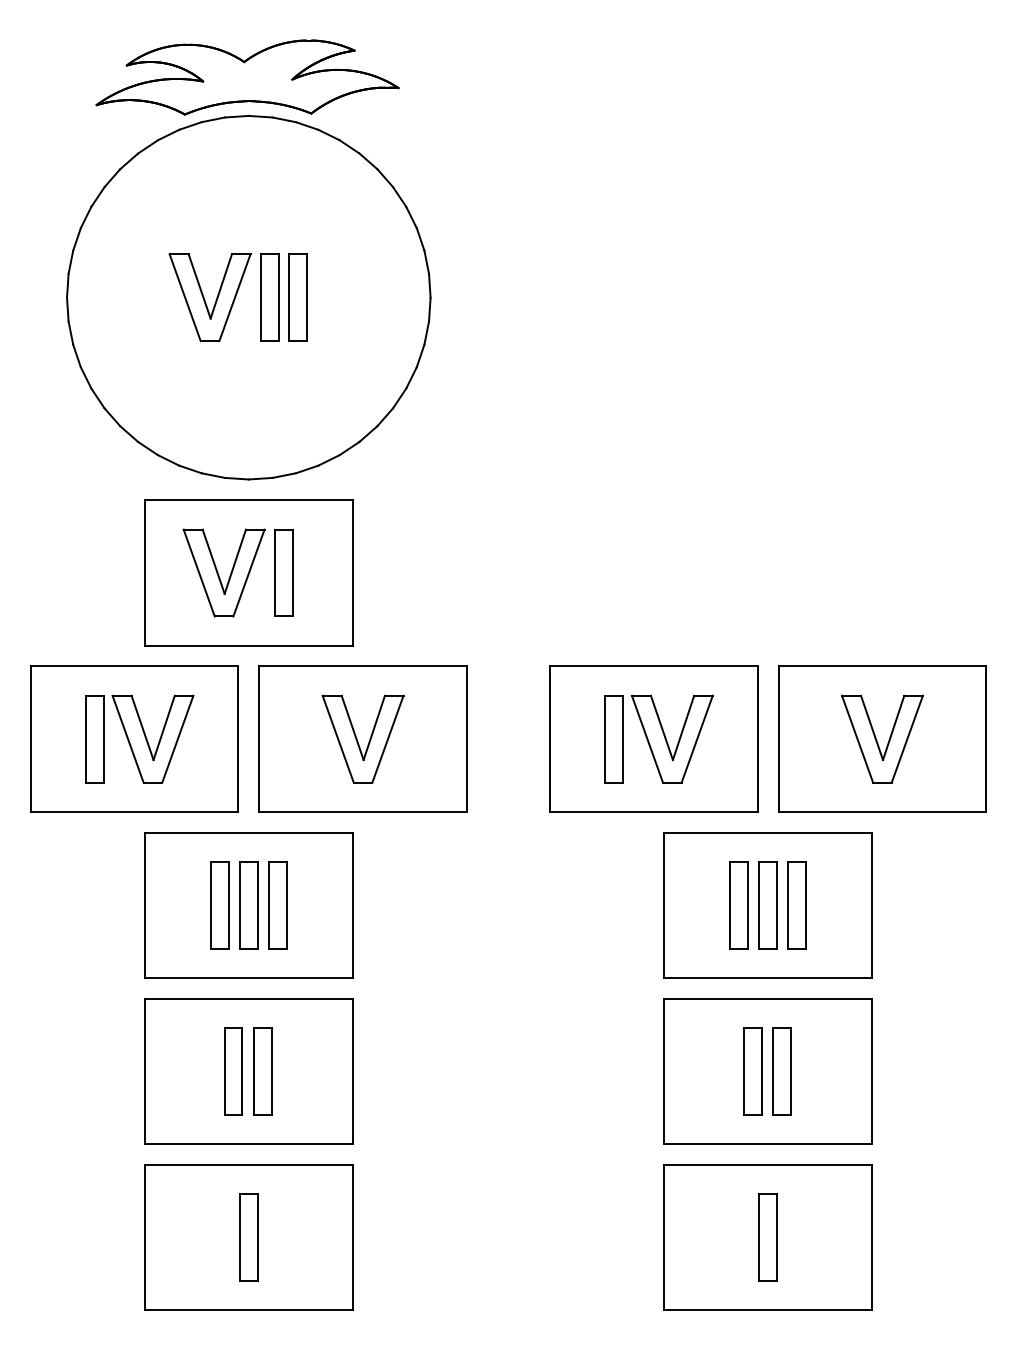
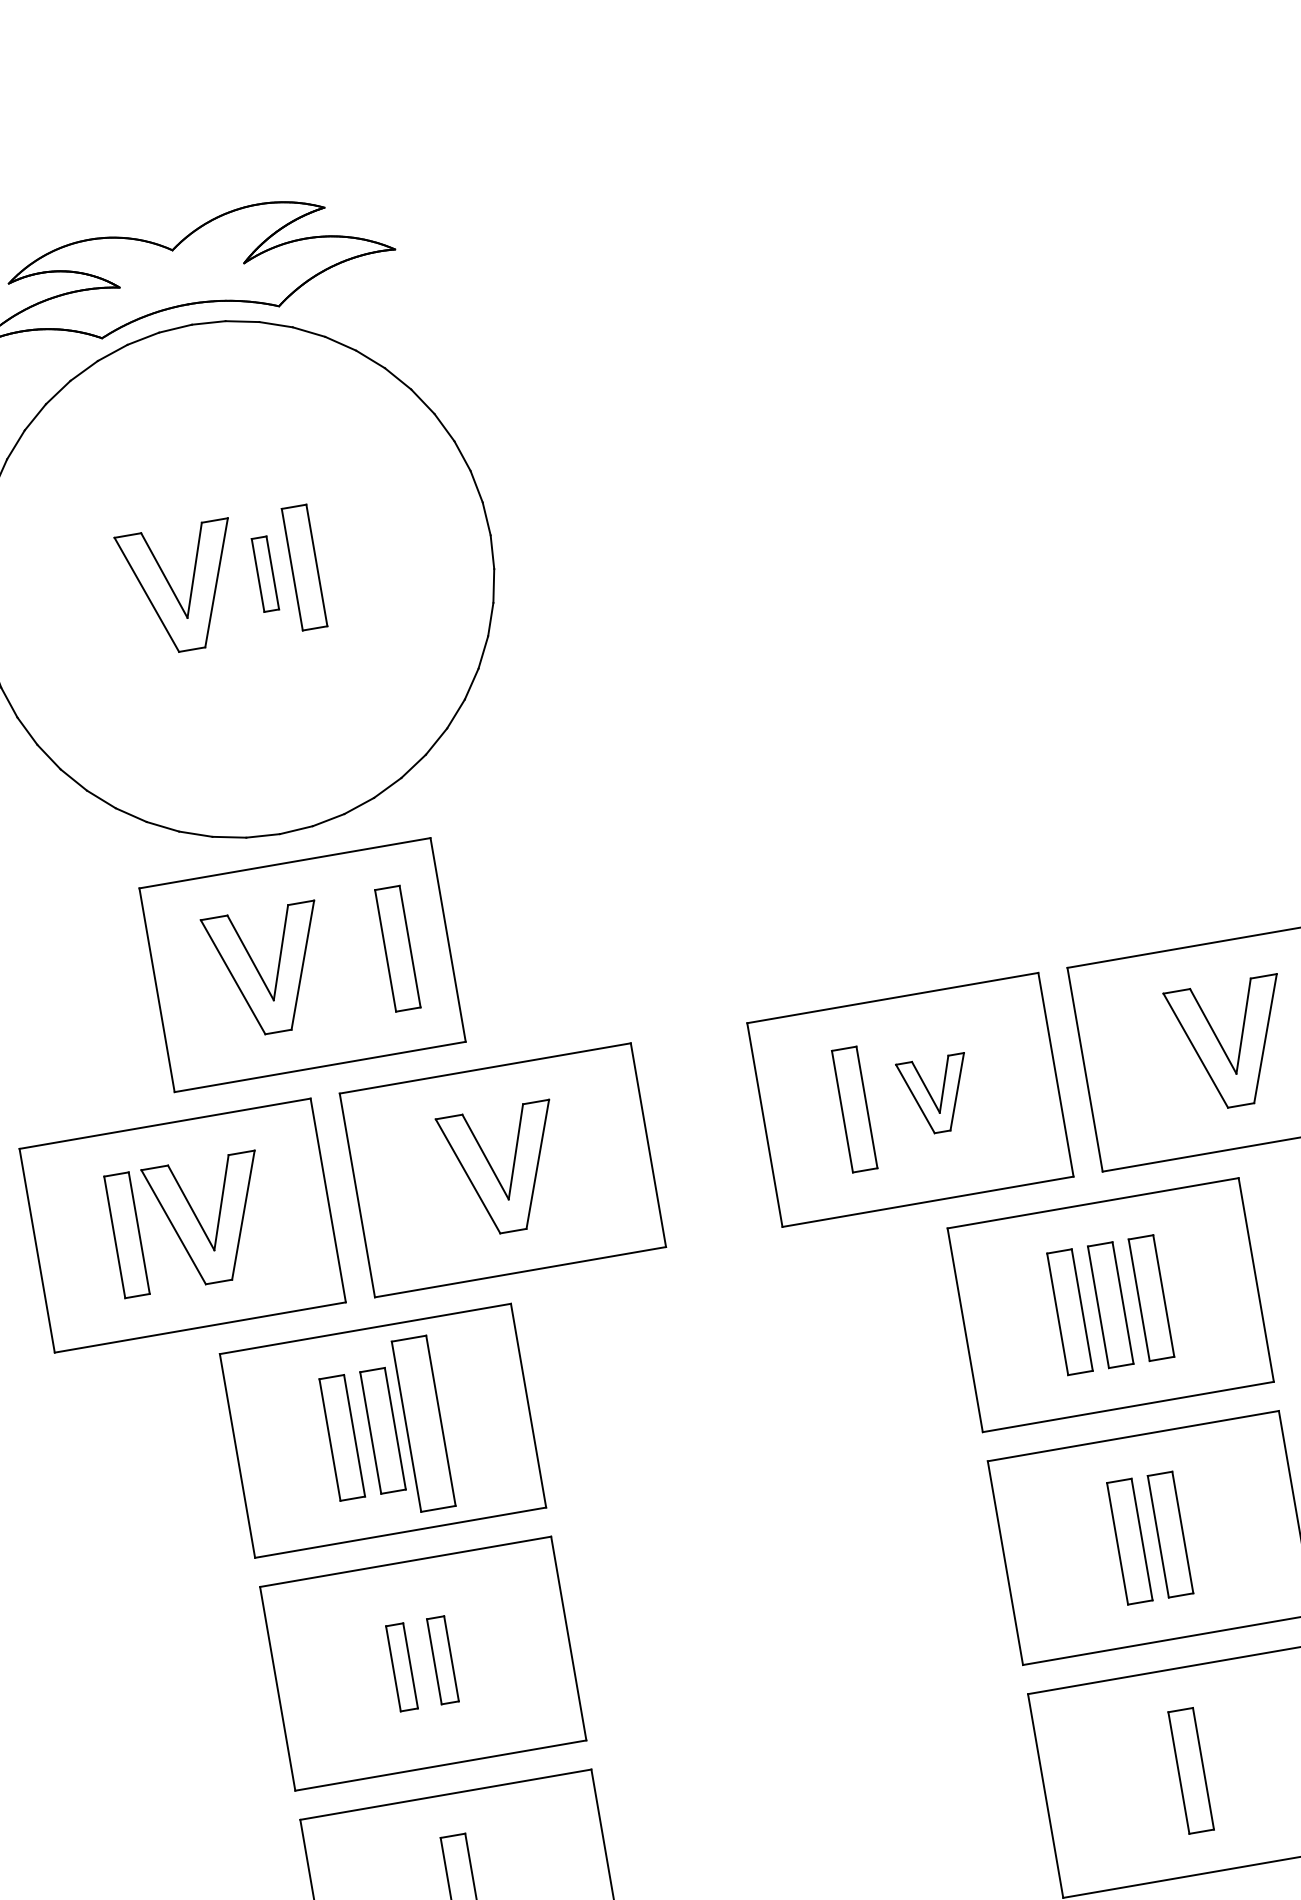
part: (269, 297) -> (264, 574), size x0.6
part: (283, 572) -> (397, 948), moved
part: (672, 738) -> (936, 1094), size x0.6
part: (277, 905) -> (423, 1424), size x1.4
part: (233, 1071) -> (401, 1667), size x0.7
part: (262, 1071) -> (442, 1660), size x0.7

